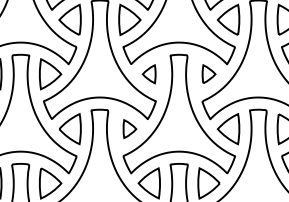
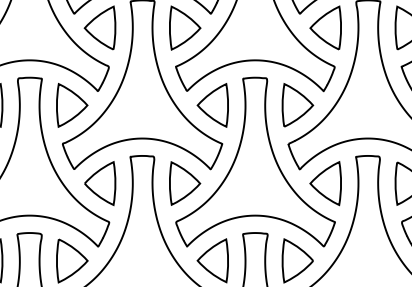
part: (149, 74) -> (212, 105), size x1.67
part: (208, 74) -> (297, 105), size x1.67
part: (130, 129) -> (185, 183), size x1.67

